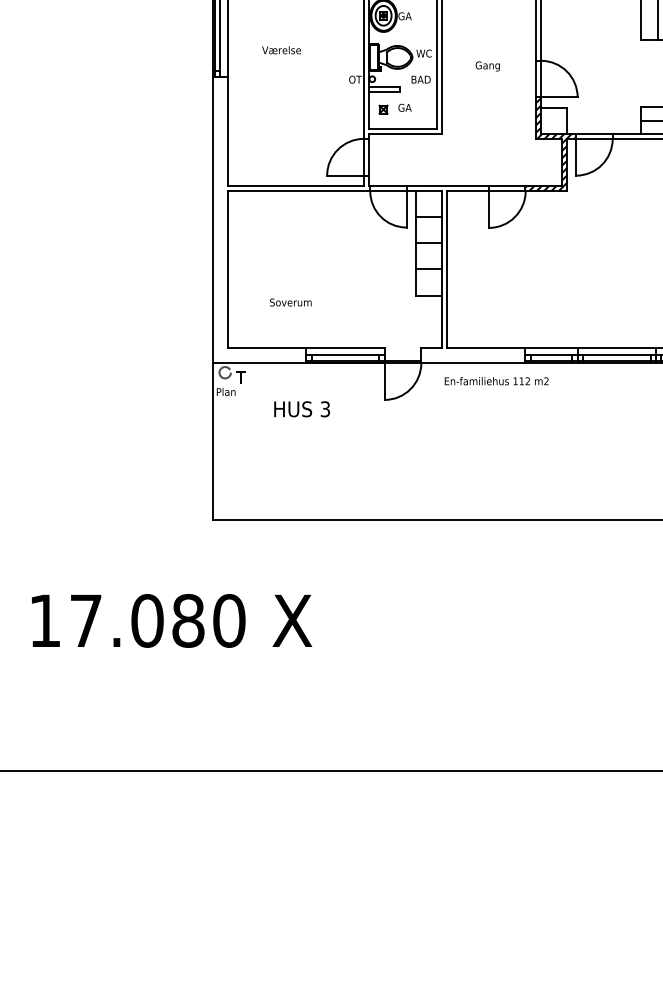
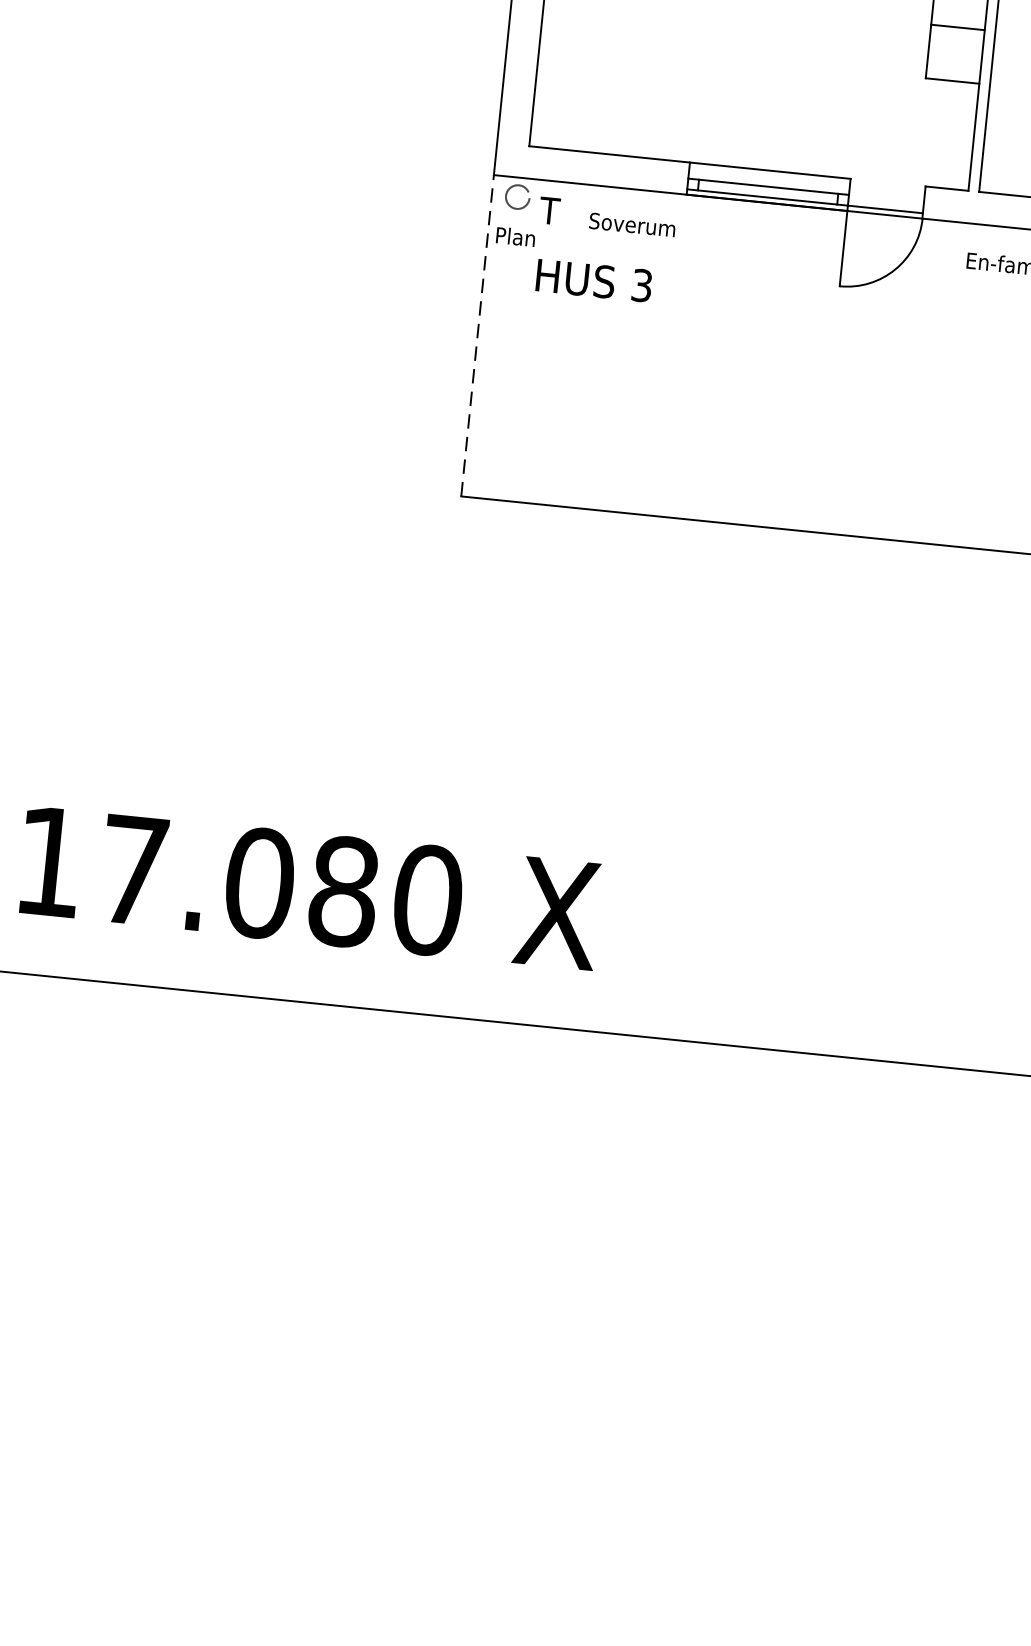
text: (290, 302) -> (631, 224), moved
text: (301, 409) -> (592, 281), moved
line: (212, 441) -> (477, 335), solid -> dashed
text: (172, 620) -> (311, 887), moved

